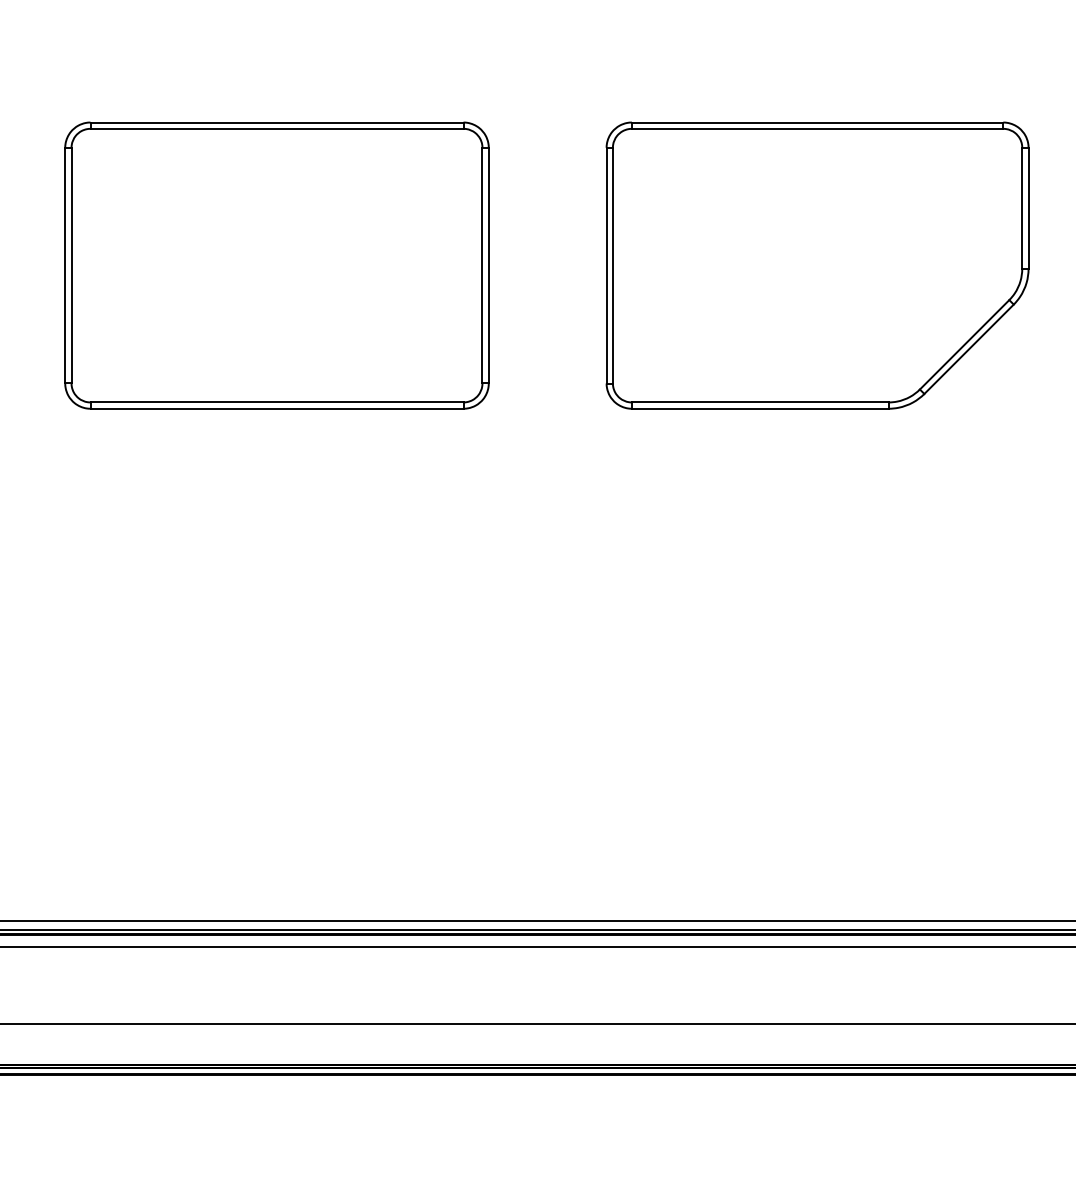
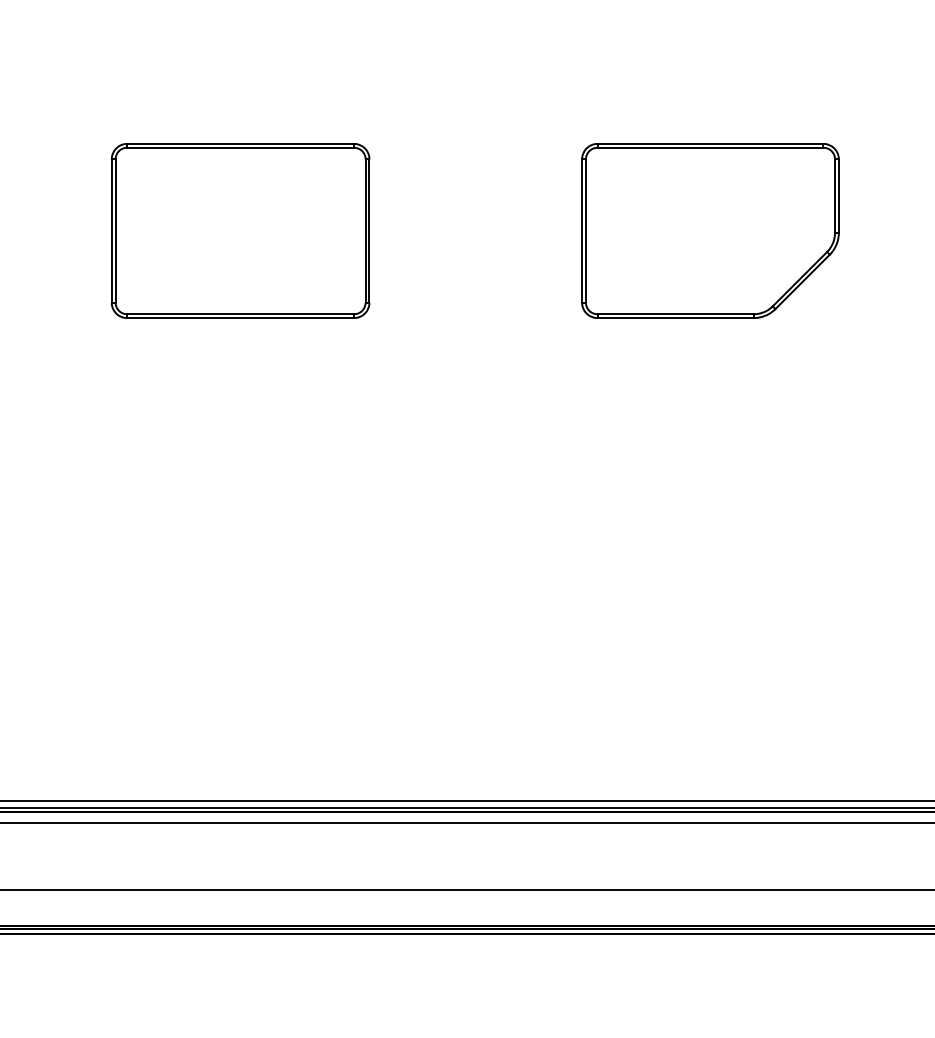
part: (276, 265) -> (240, 230), size x0.7
part: (817, 265) -> (710, 230), size x0.7

